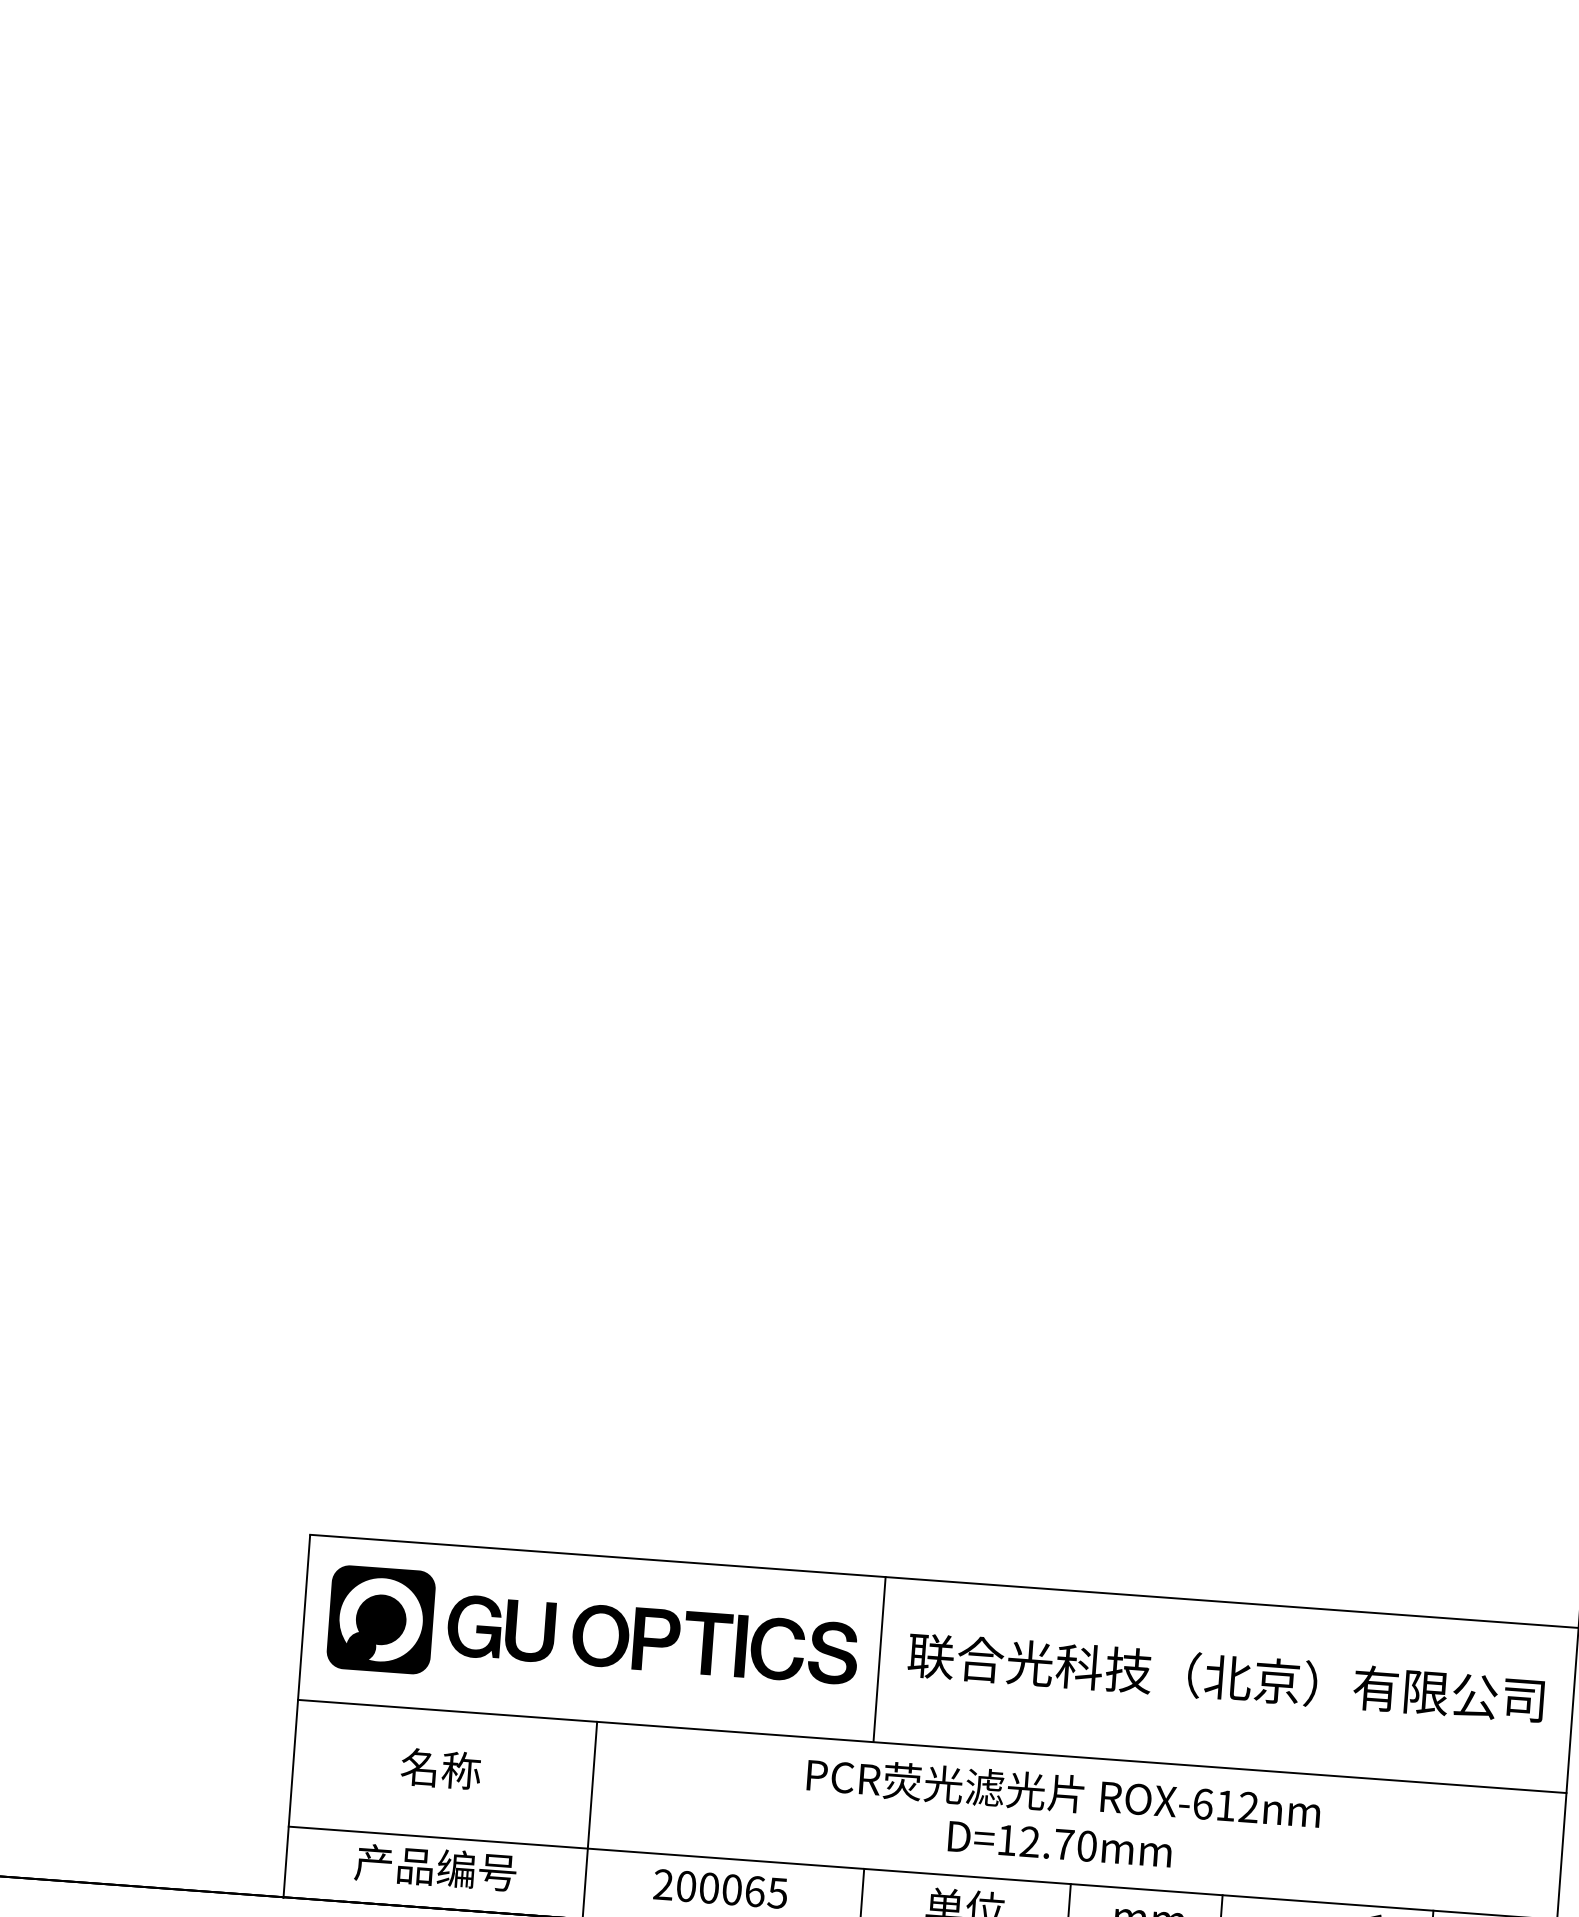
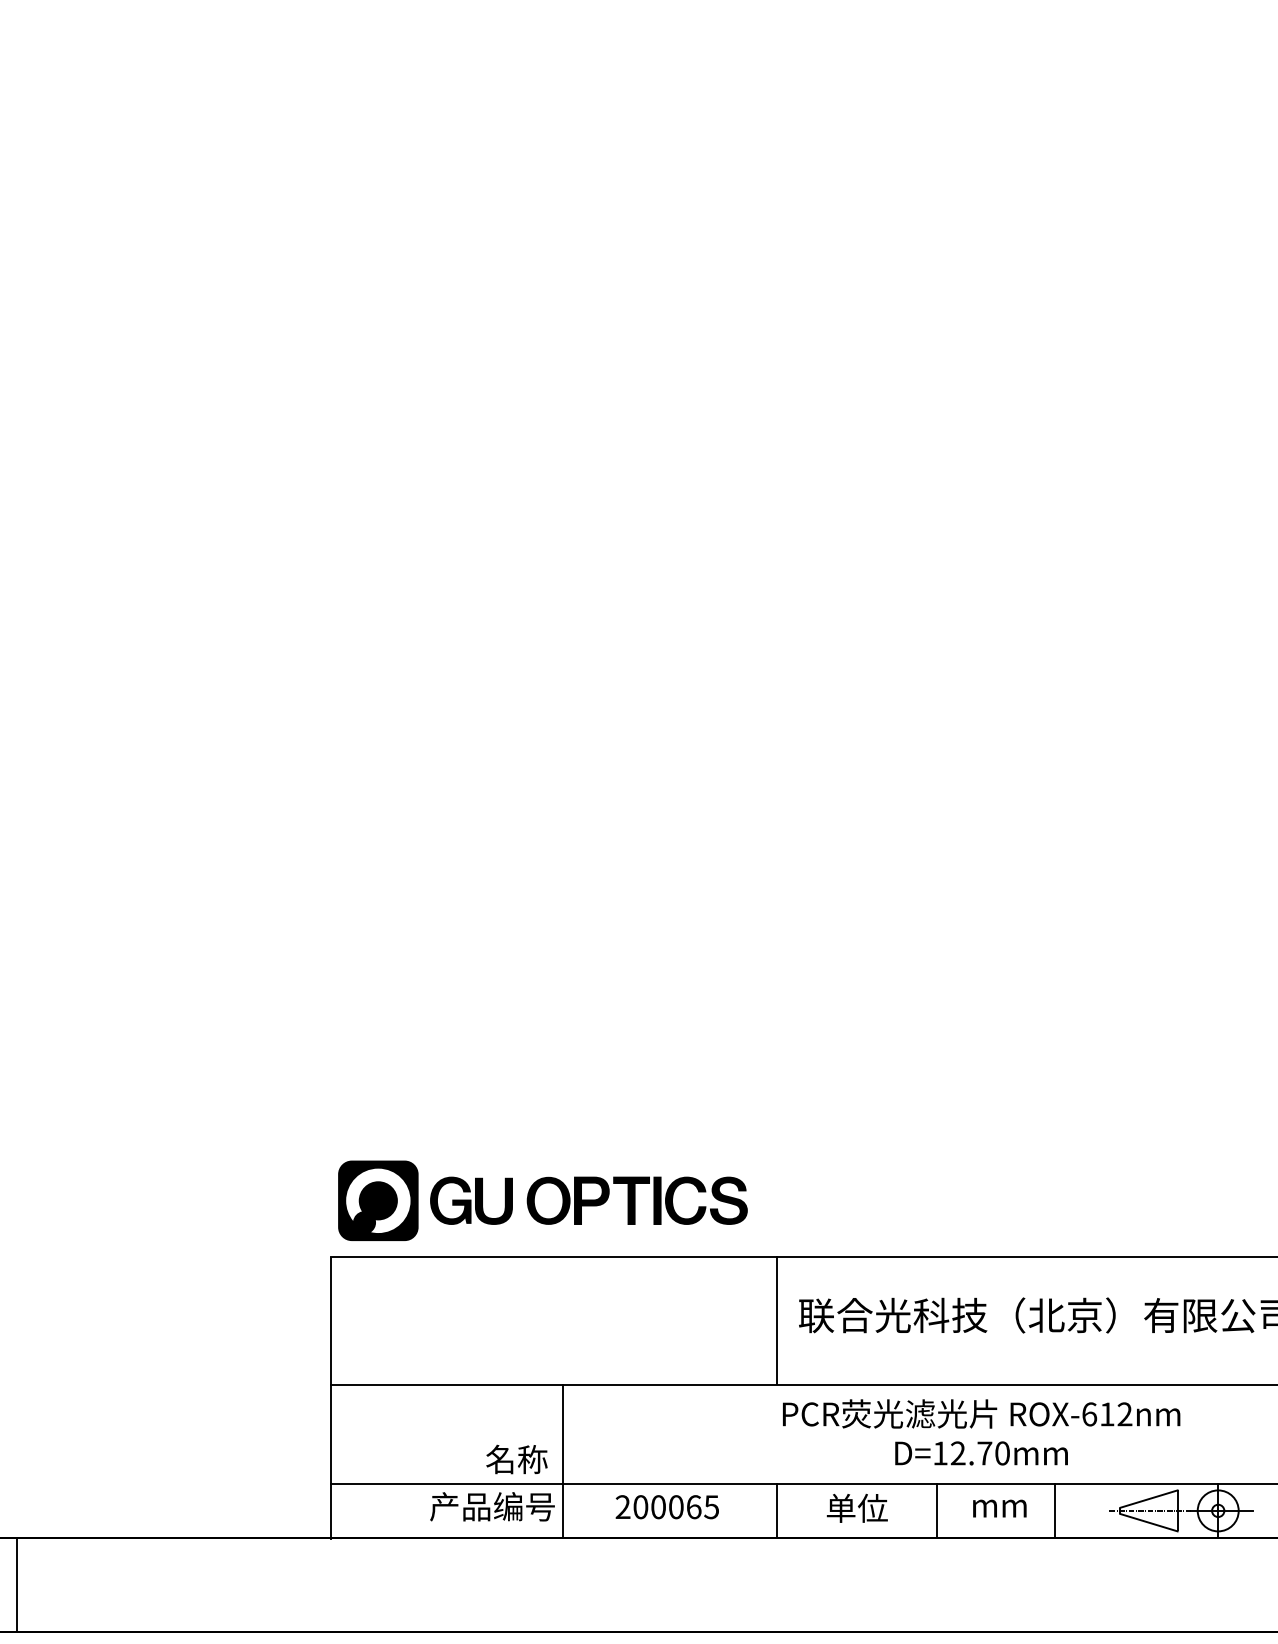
part: (592, 1634) -> (542, 1200), moved
text: (440, 1769) -> (516, 1459), moved
text: (1061, 1817) -> (981, 1432), moved
text: (435, 1867) -> (492, 1506), moved

